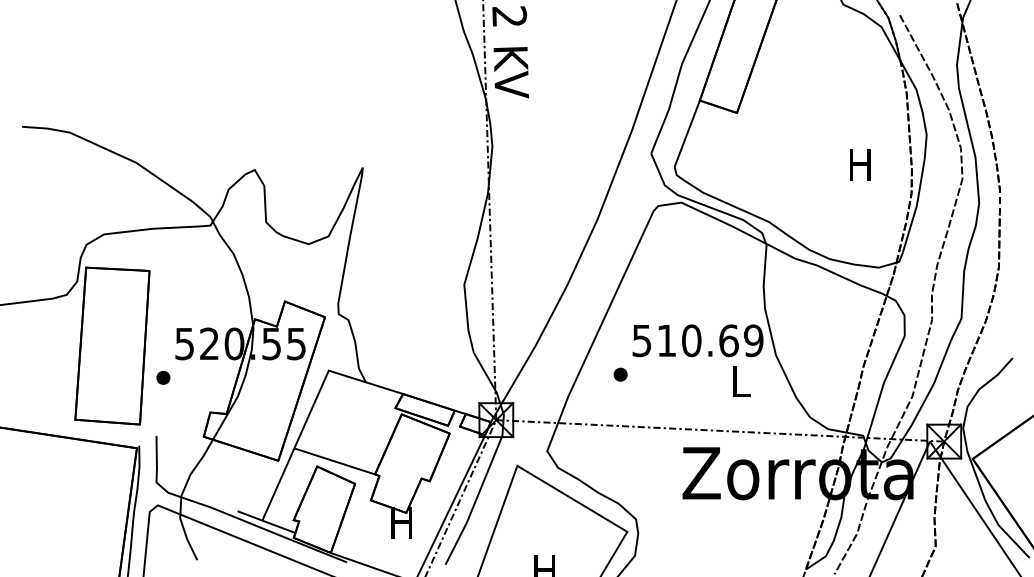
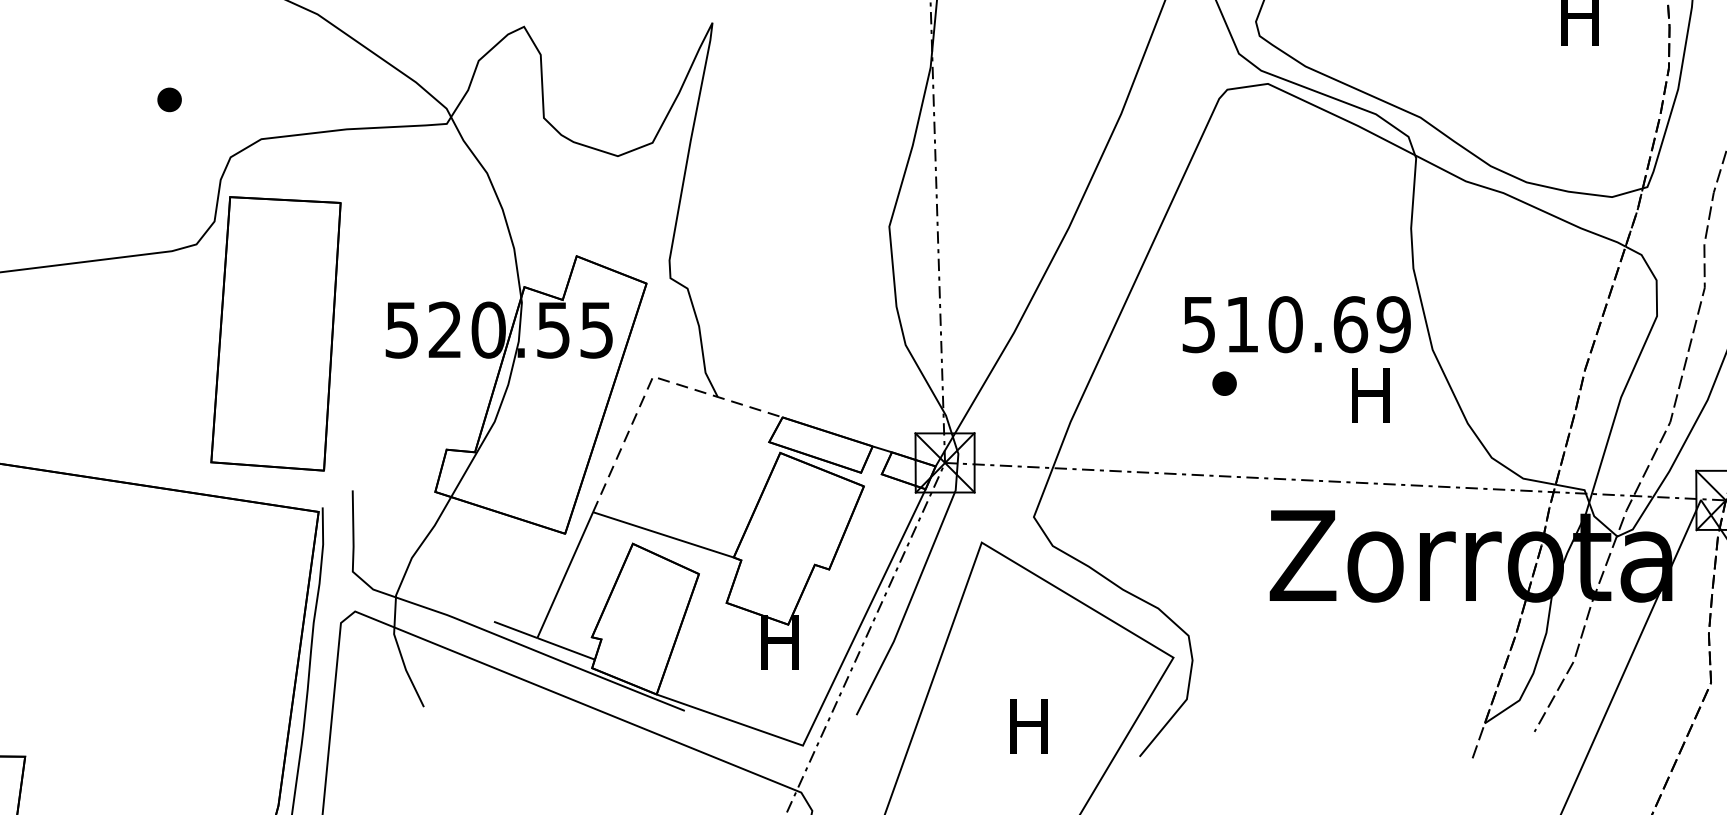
line: (327, 373) -> (650, 381), solid -> dashed
part: (620, 374) -> (1224, 383), moved
part: (163, 377) -> (169, 99), moved
text: (740, 381) -> (1370, 395), L -> H

